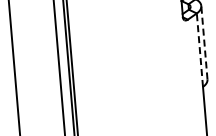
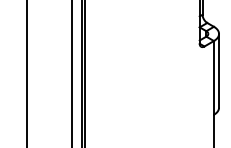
line: (204, 42) -> (219, 70), dashed -> solid
line: (199, 49) -> (213, 77), dashed -> solid

